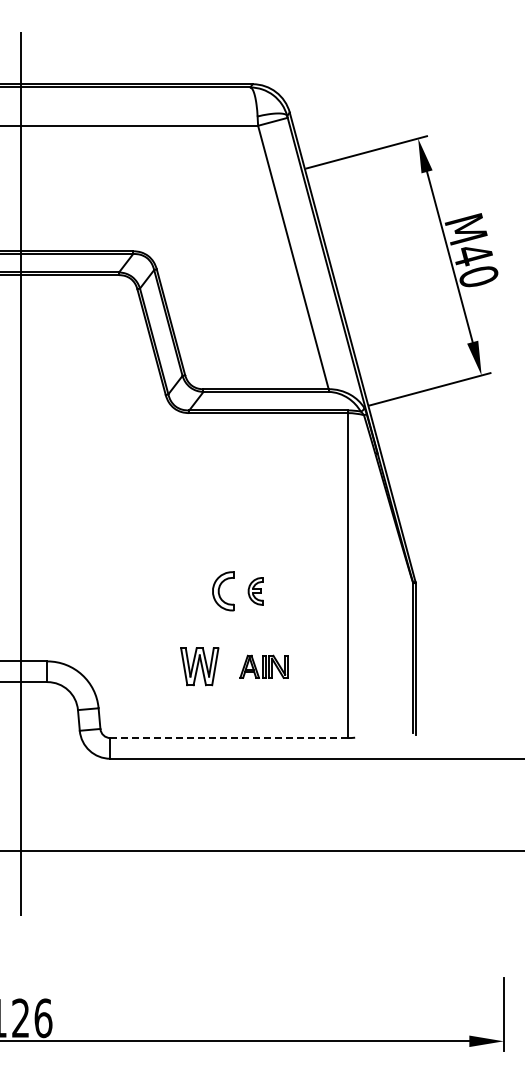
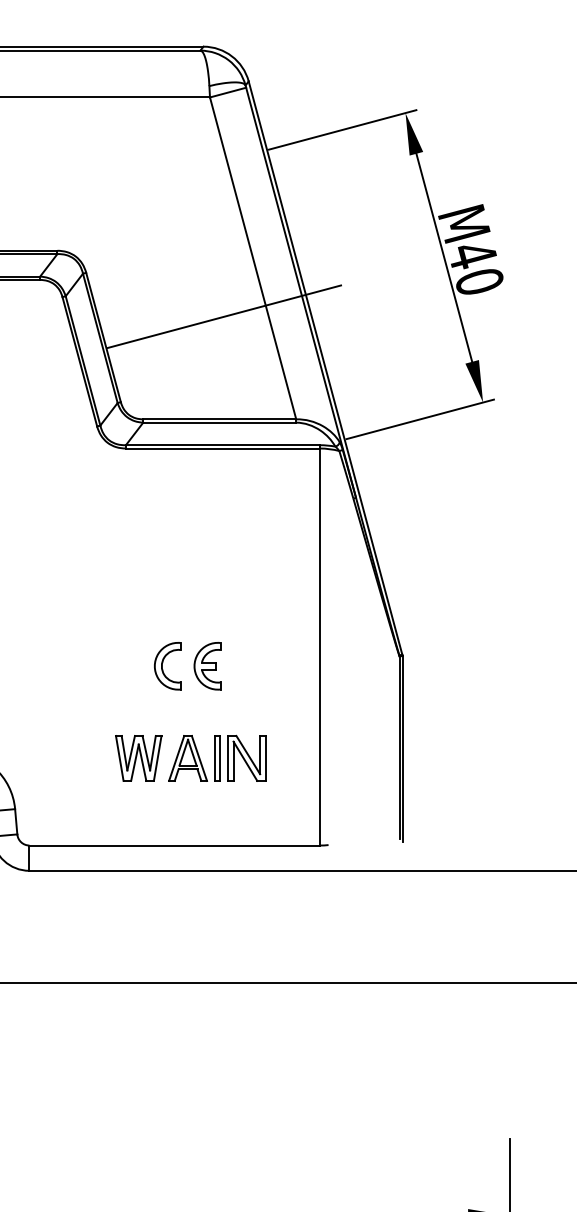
line: (269, 305) -> (223, 317), added
part: (255, 591) -> (206, 666), size x1.43
part: (263, 666) -> (216, 758), size x1.67
line: (229, 738) -> (175, 846), dashed -> solid

